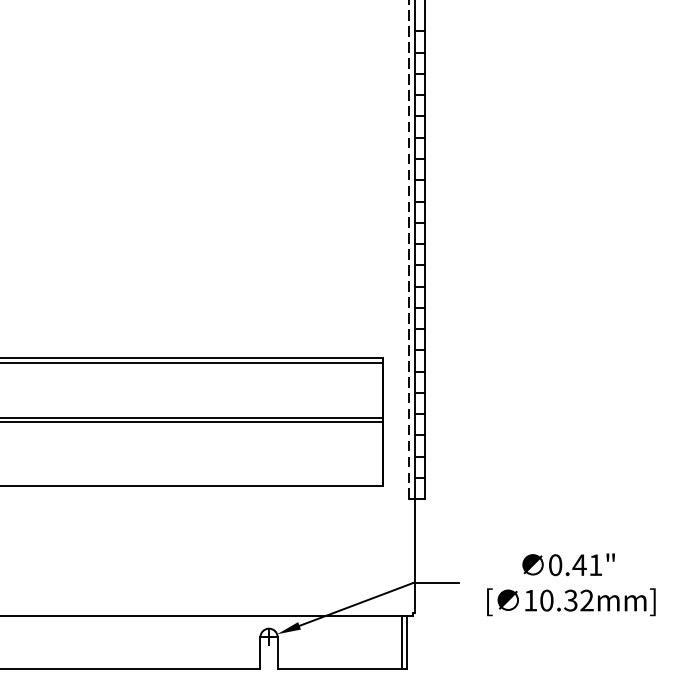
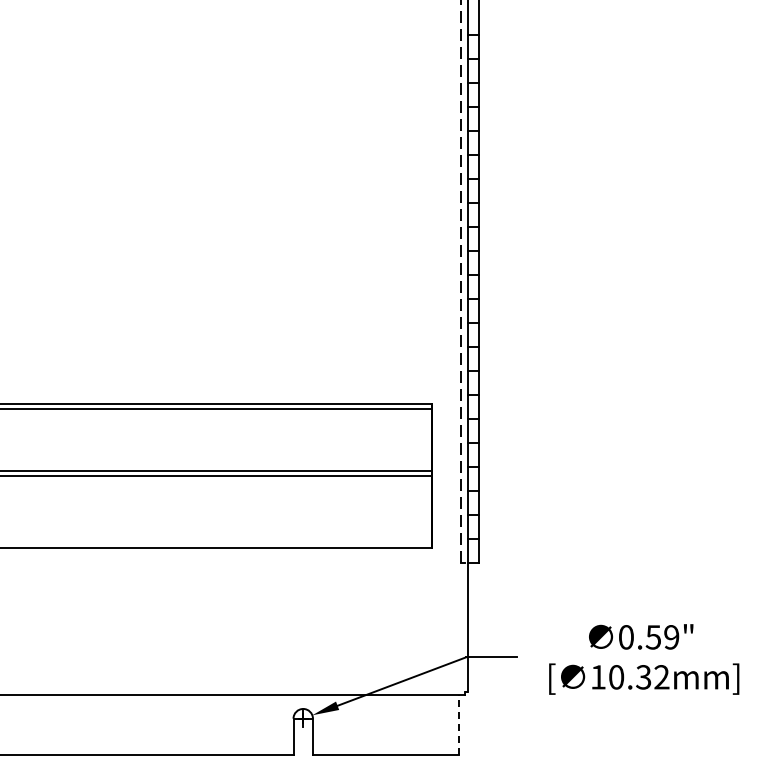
text: (587, 565) -> (662, 637), 0.41" -> 0.59"
line: (401, 642) -> (452, 724), removed
line: (407, 642) -> (459, 724), solid -> dashed

